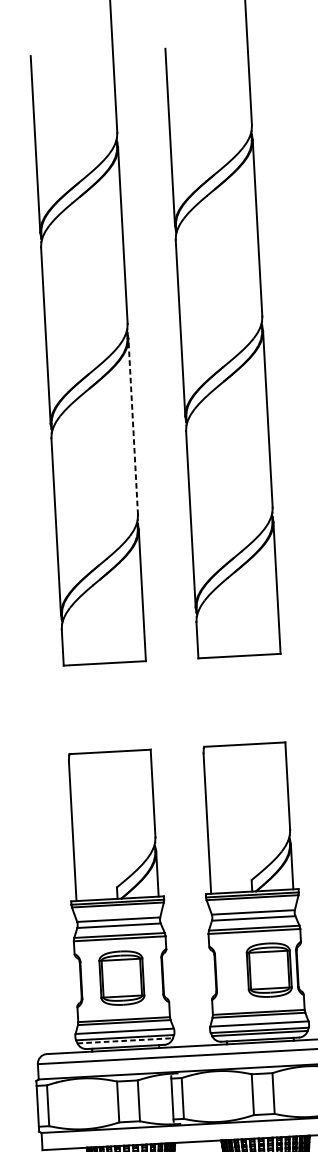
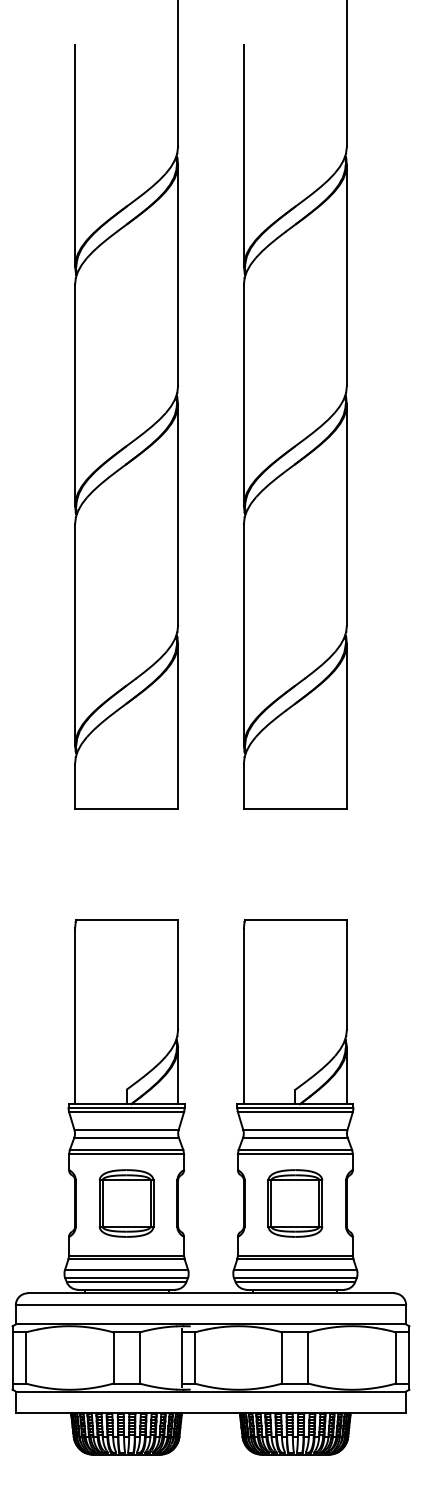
line: (133, 427) -> (178, 515), dashed -> solid
part: (269, 970) -> (295, 1203), moved
line: (125, 1041) -> (126, 1282), dashed -> solid

